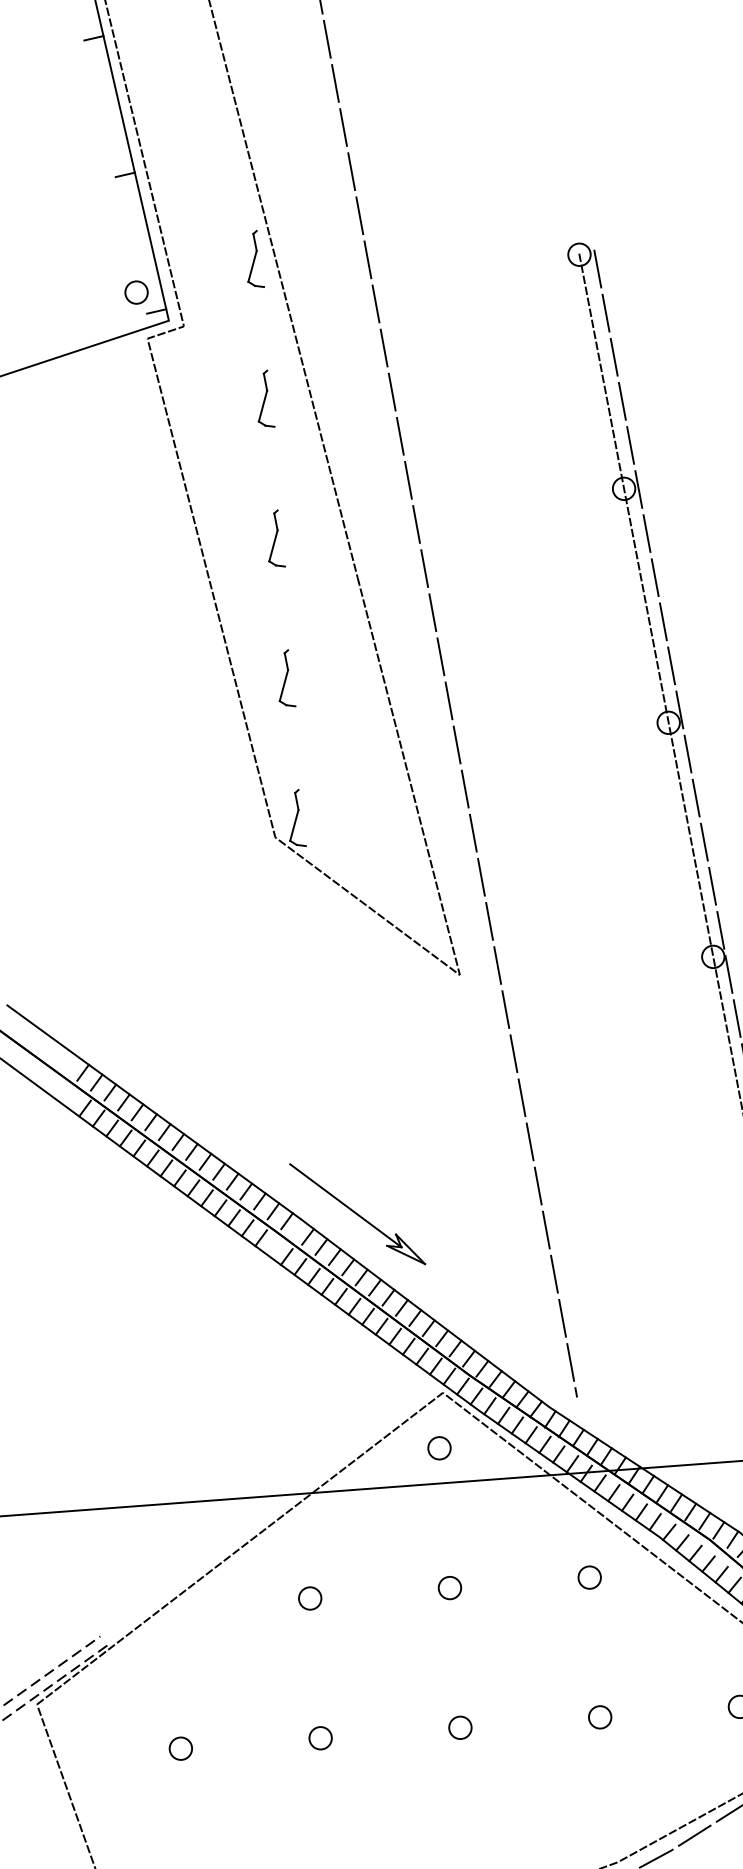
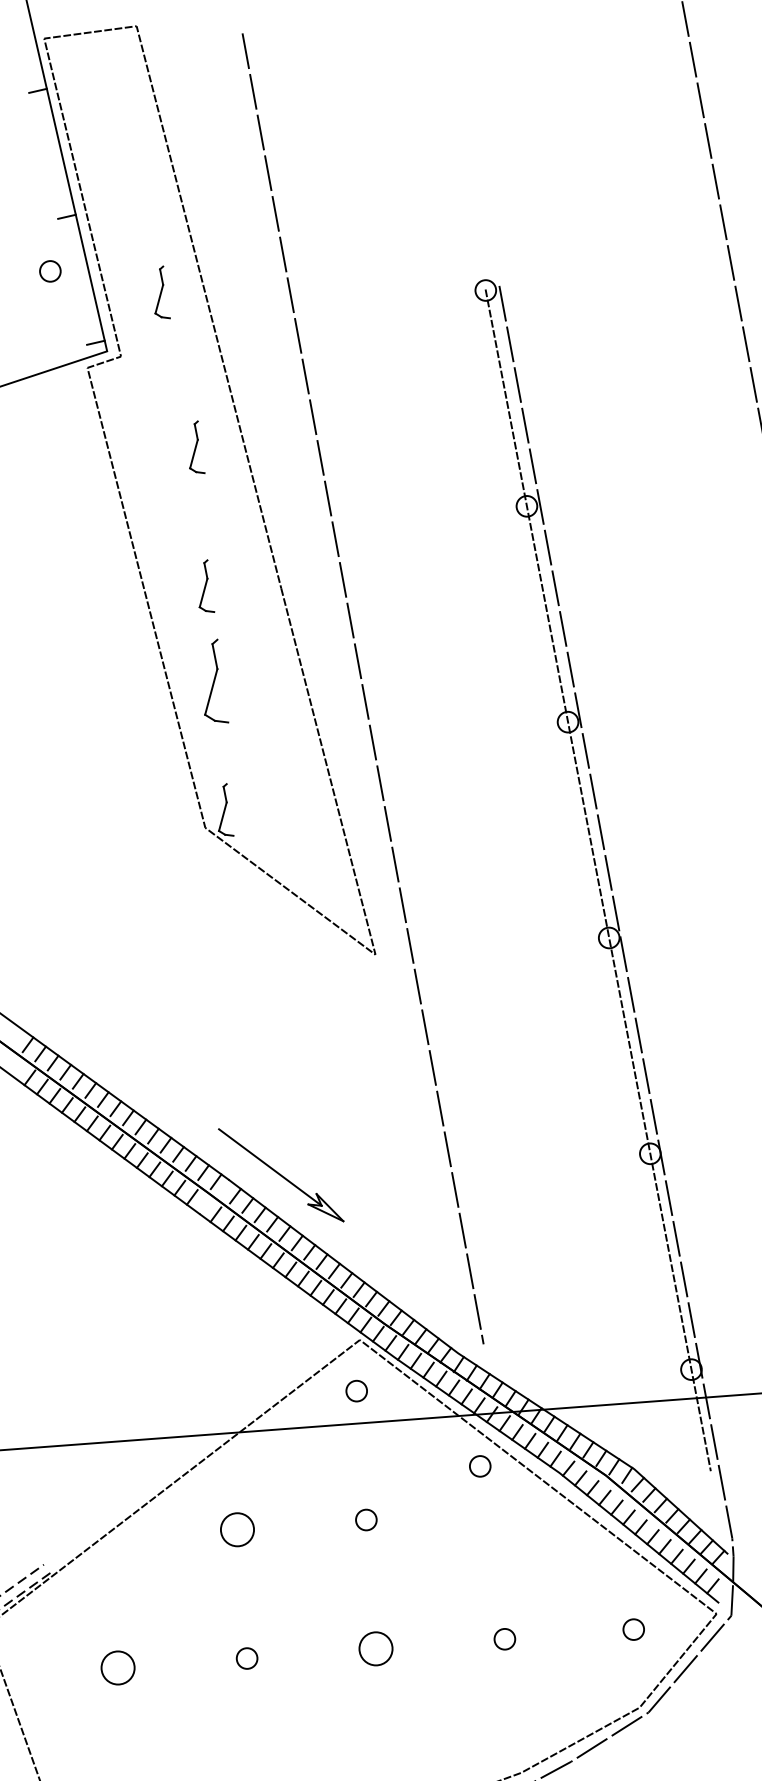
part: (256, 259) -> (162, 292), moved
part: (136, 292) -> (50, 271), moved
part: (266, 397) -> (197, 446), moved
part: (276, 537) -> (206, 585), moved
part: (287, 677) -> (216, 680), size x1.6
part: (589, 1577) -> (480, 1466), moved
part: (310, 1598) -> (237, 1529), size x1.6
part: (459, 1727) -> (375, 1648), size x1.6
part: (181, 1749) -> (118, 1668), size x1.6

